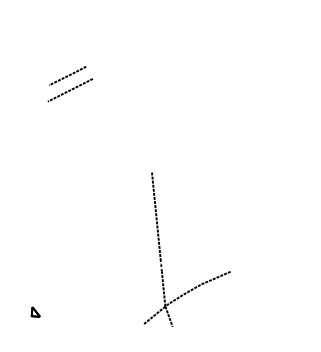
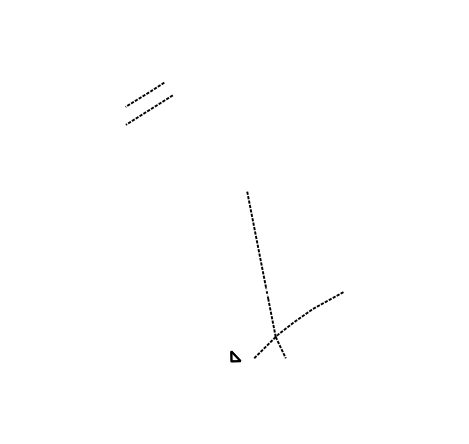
part: (35, 312) -> (235, 356), moved

